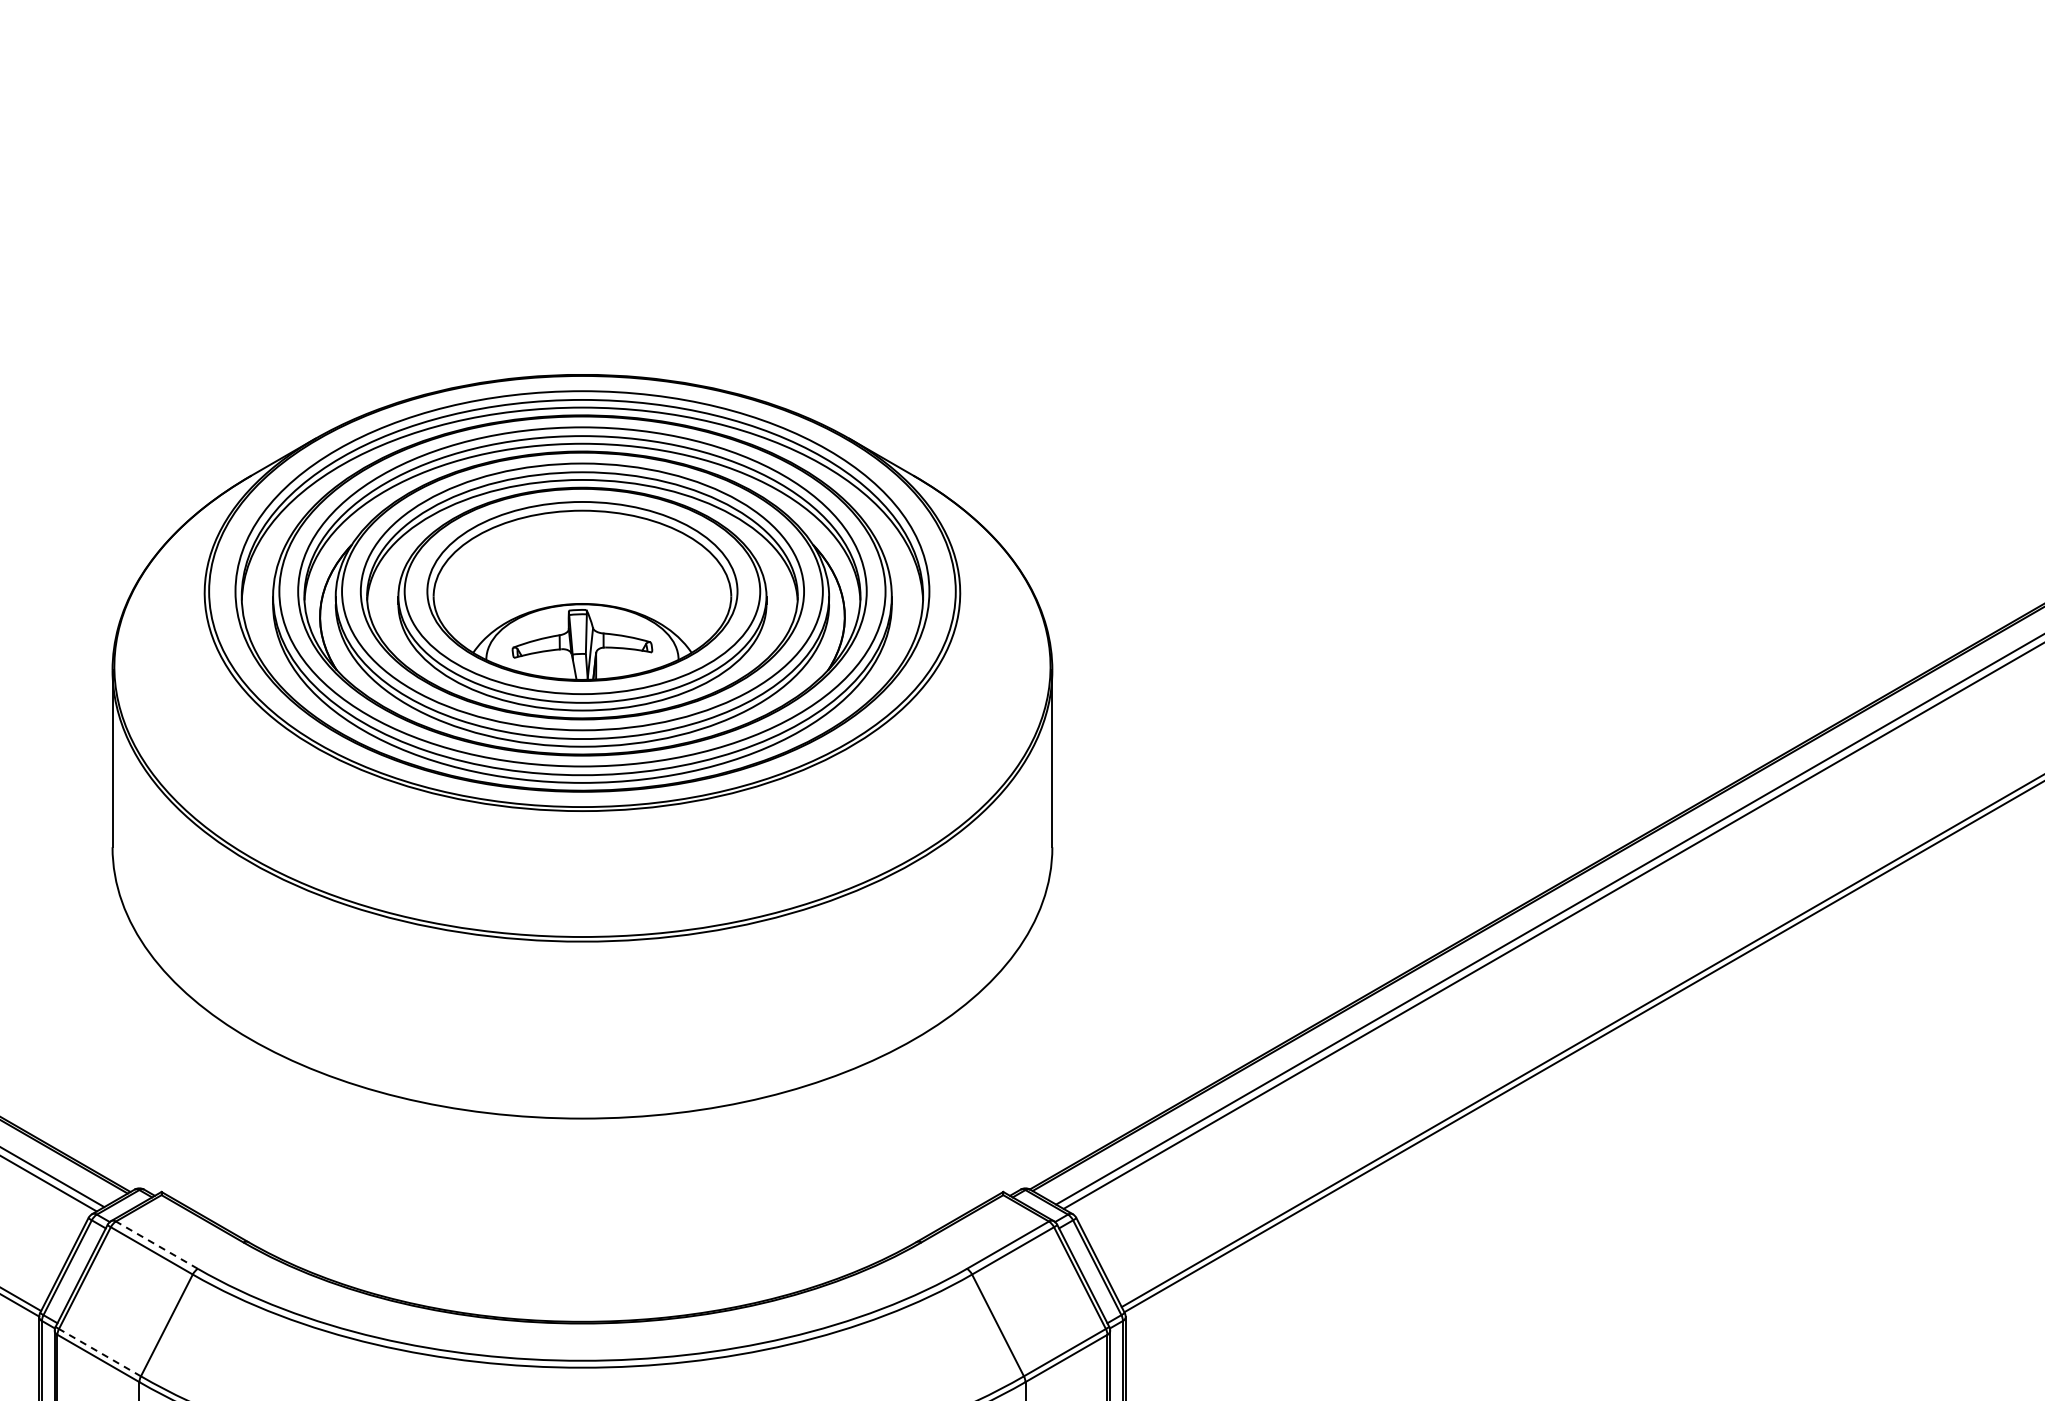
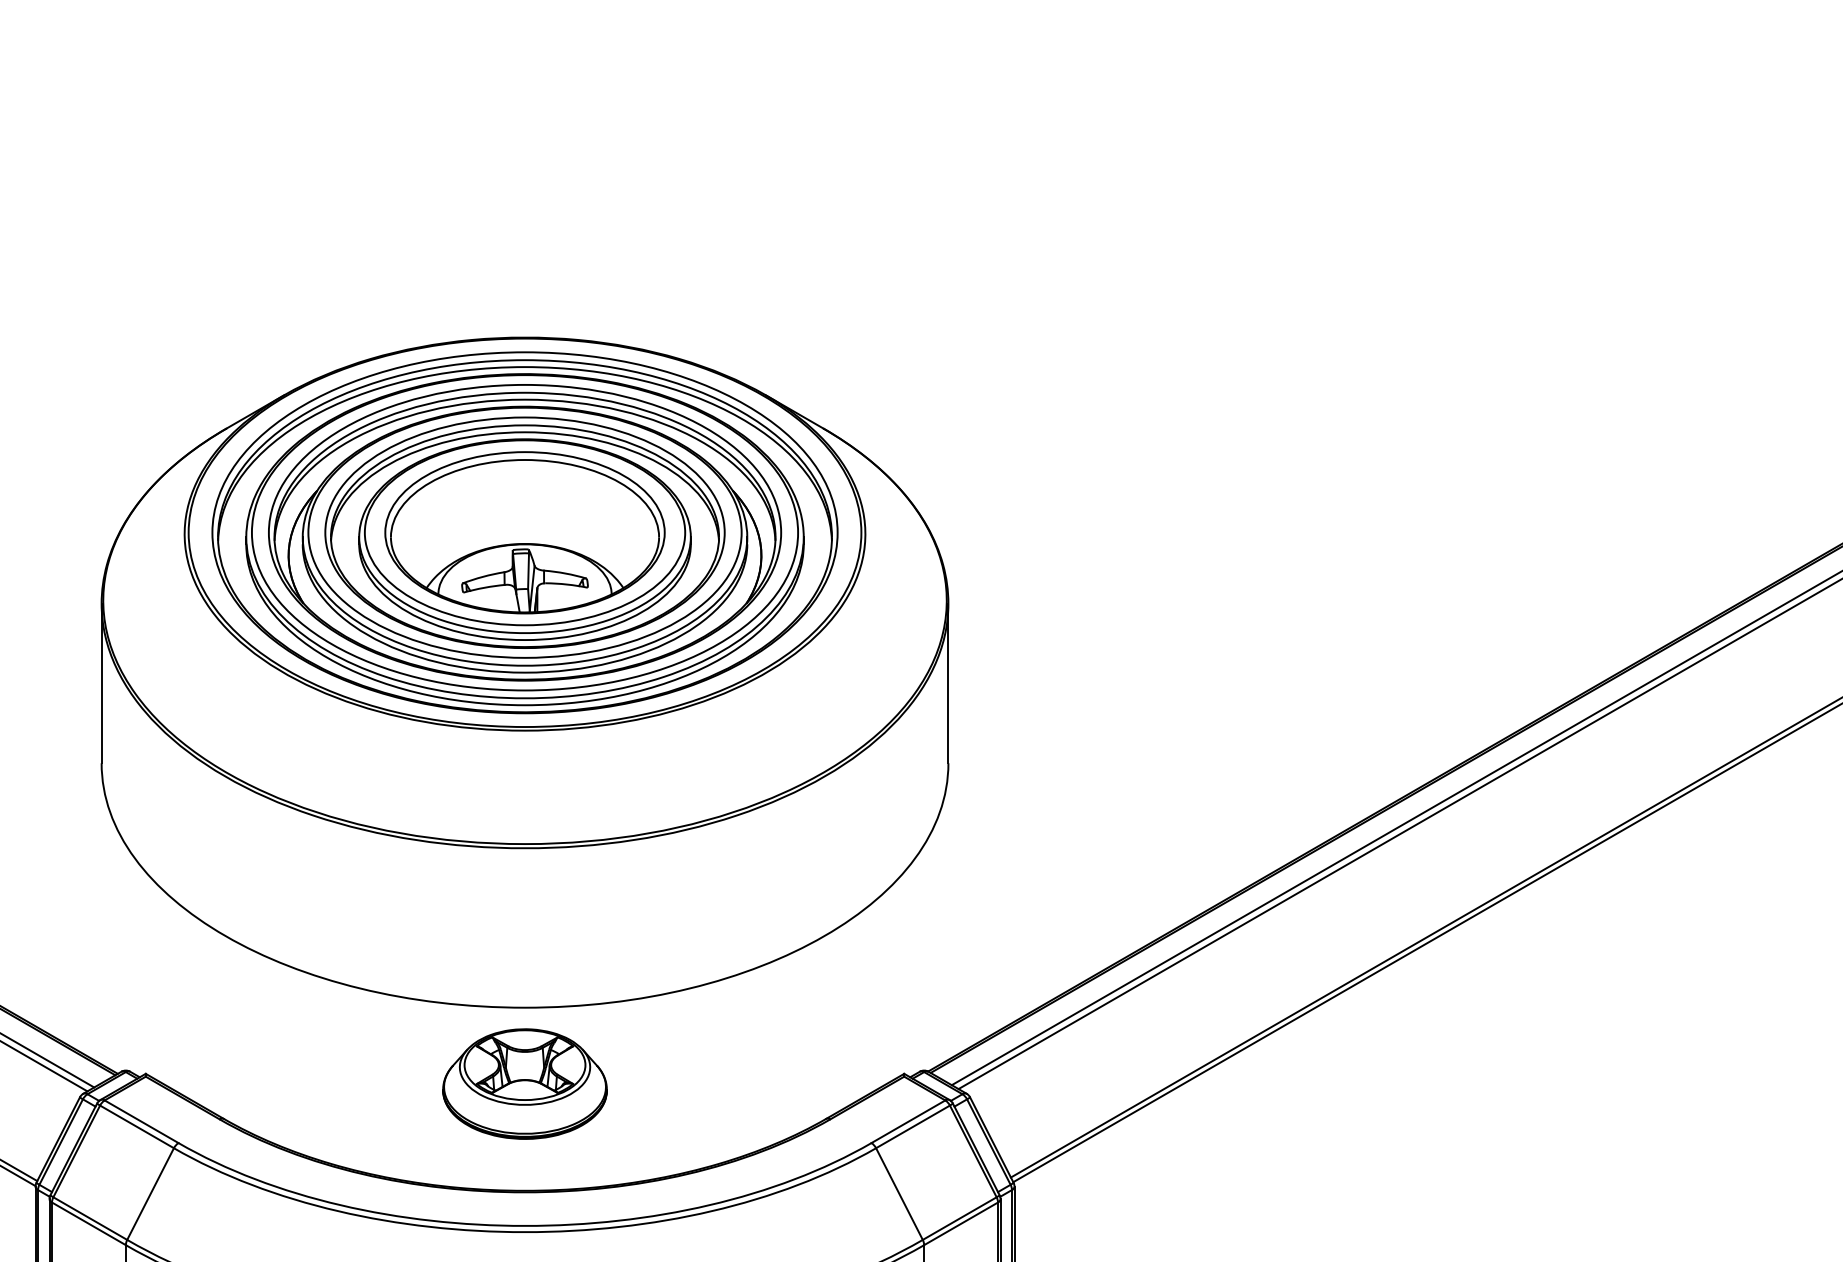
part: (582, 1203) -> (525, 1084), added
line: (156, 1244) -> (141, 1121), dashed -> solid
line: (99, 1352) -> (89, 1218), dashed -> solid

